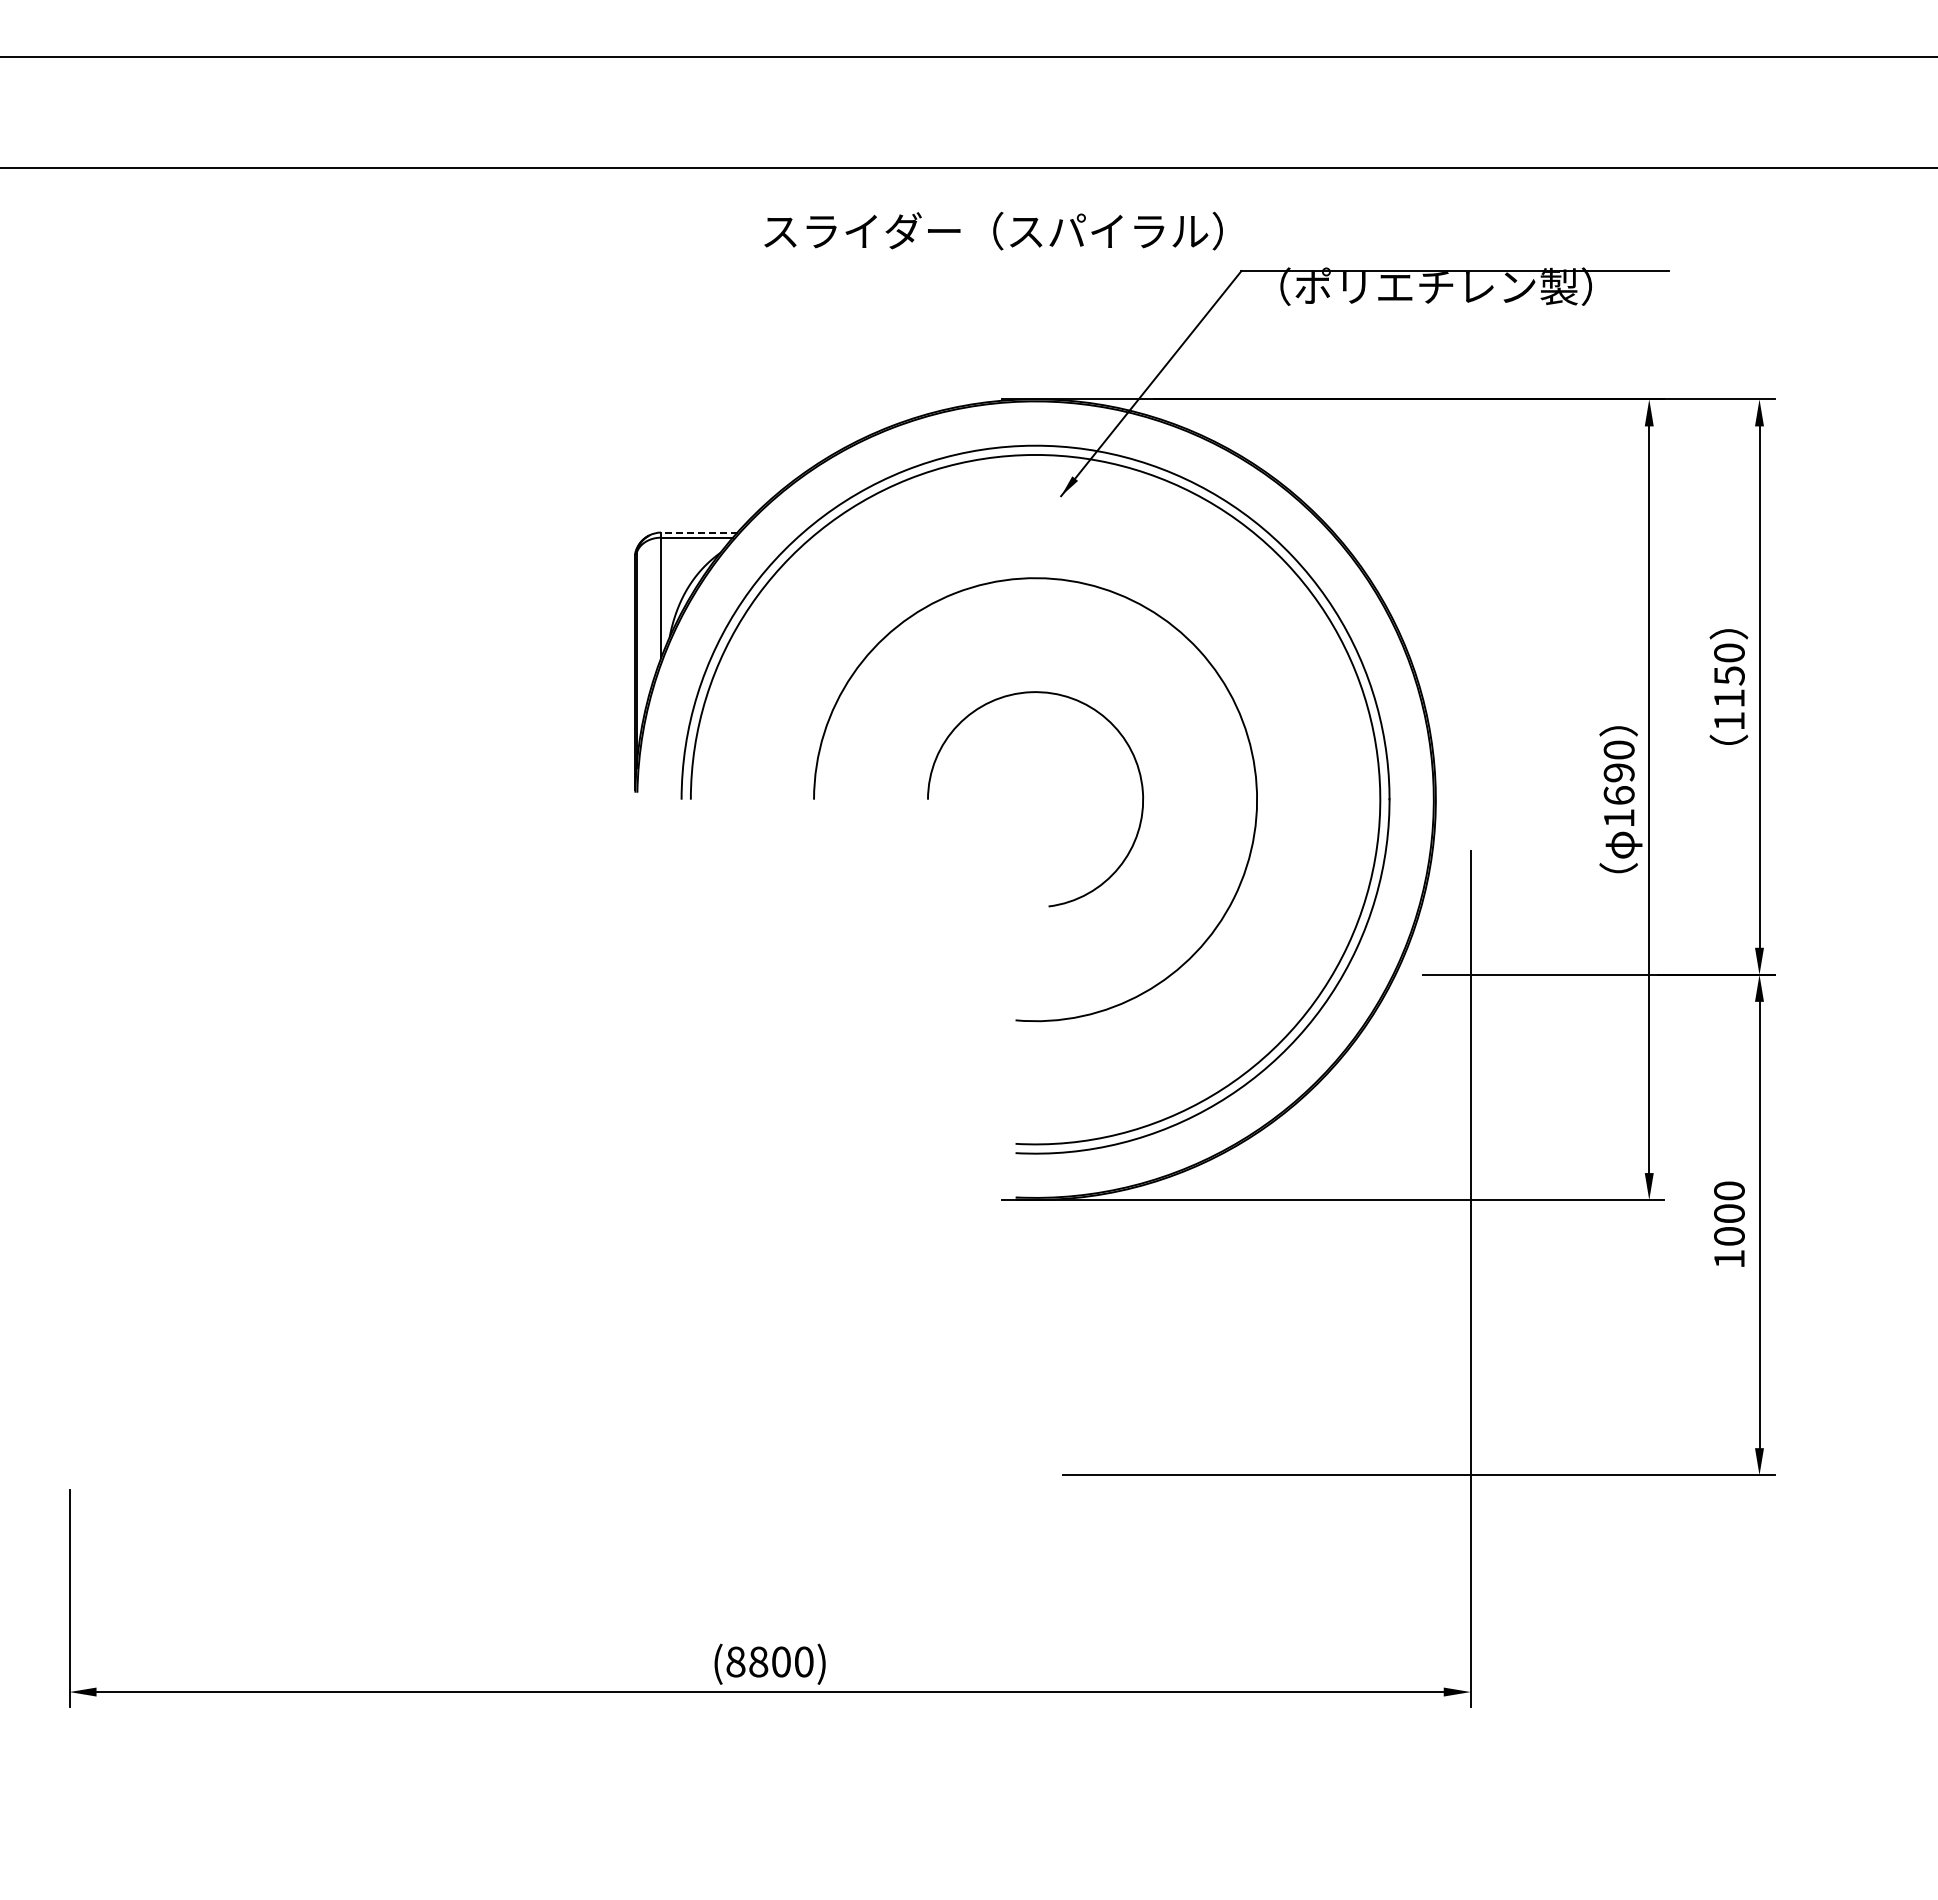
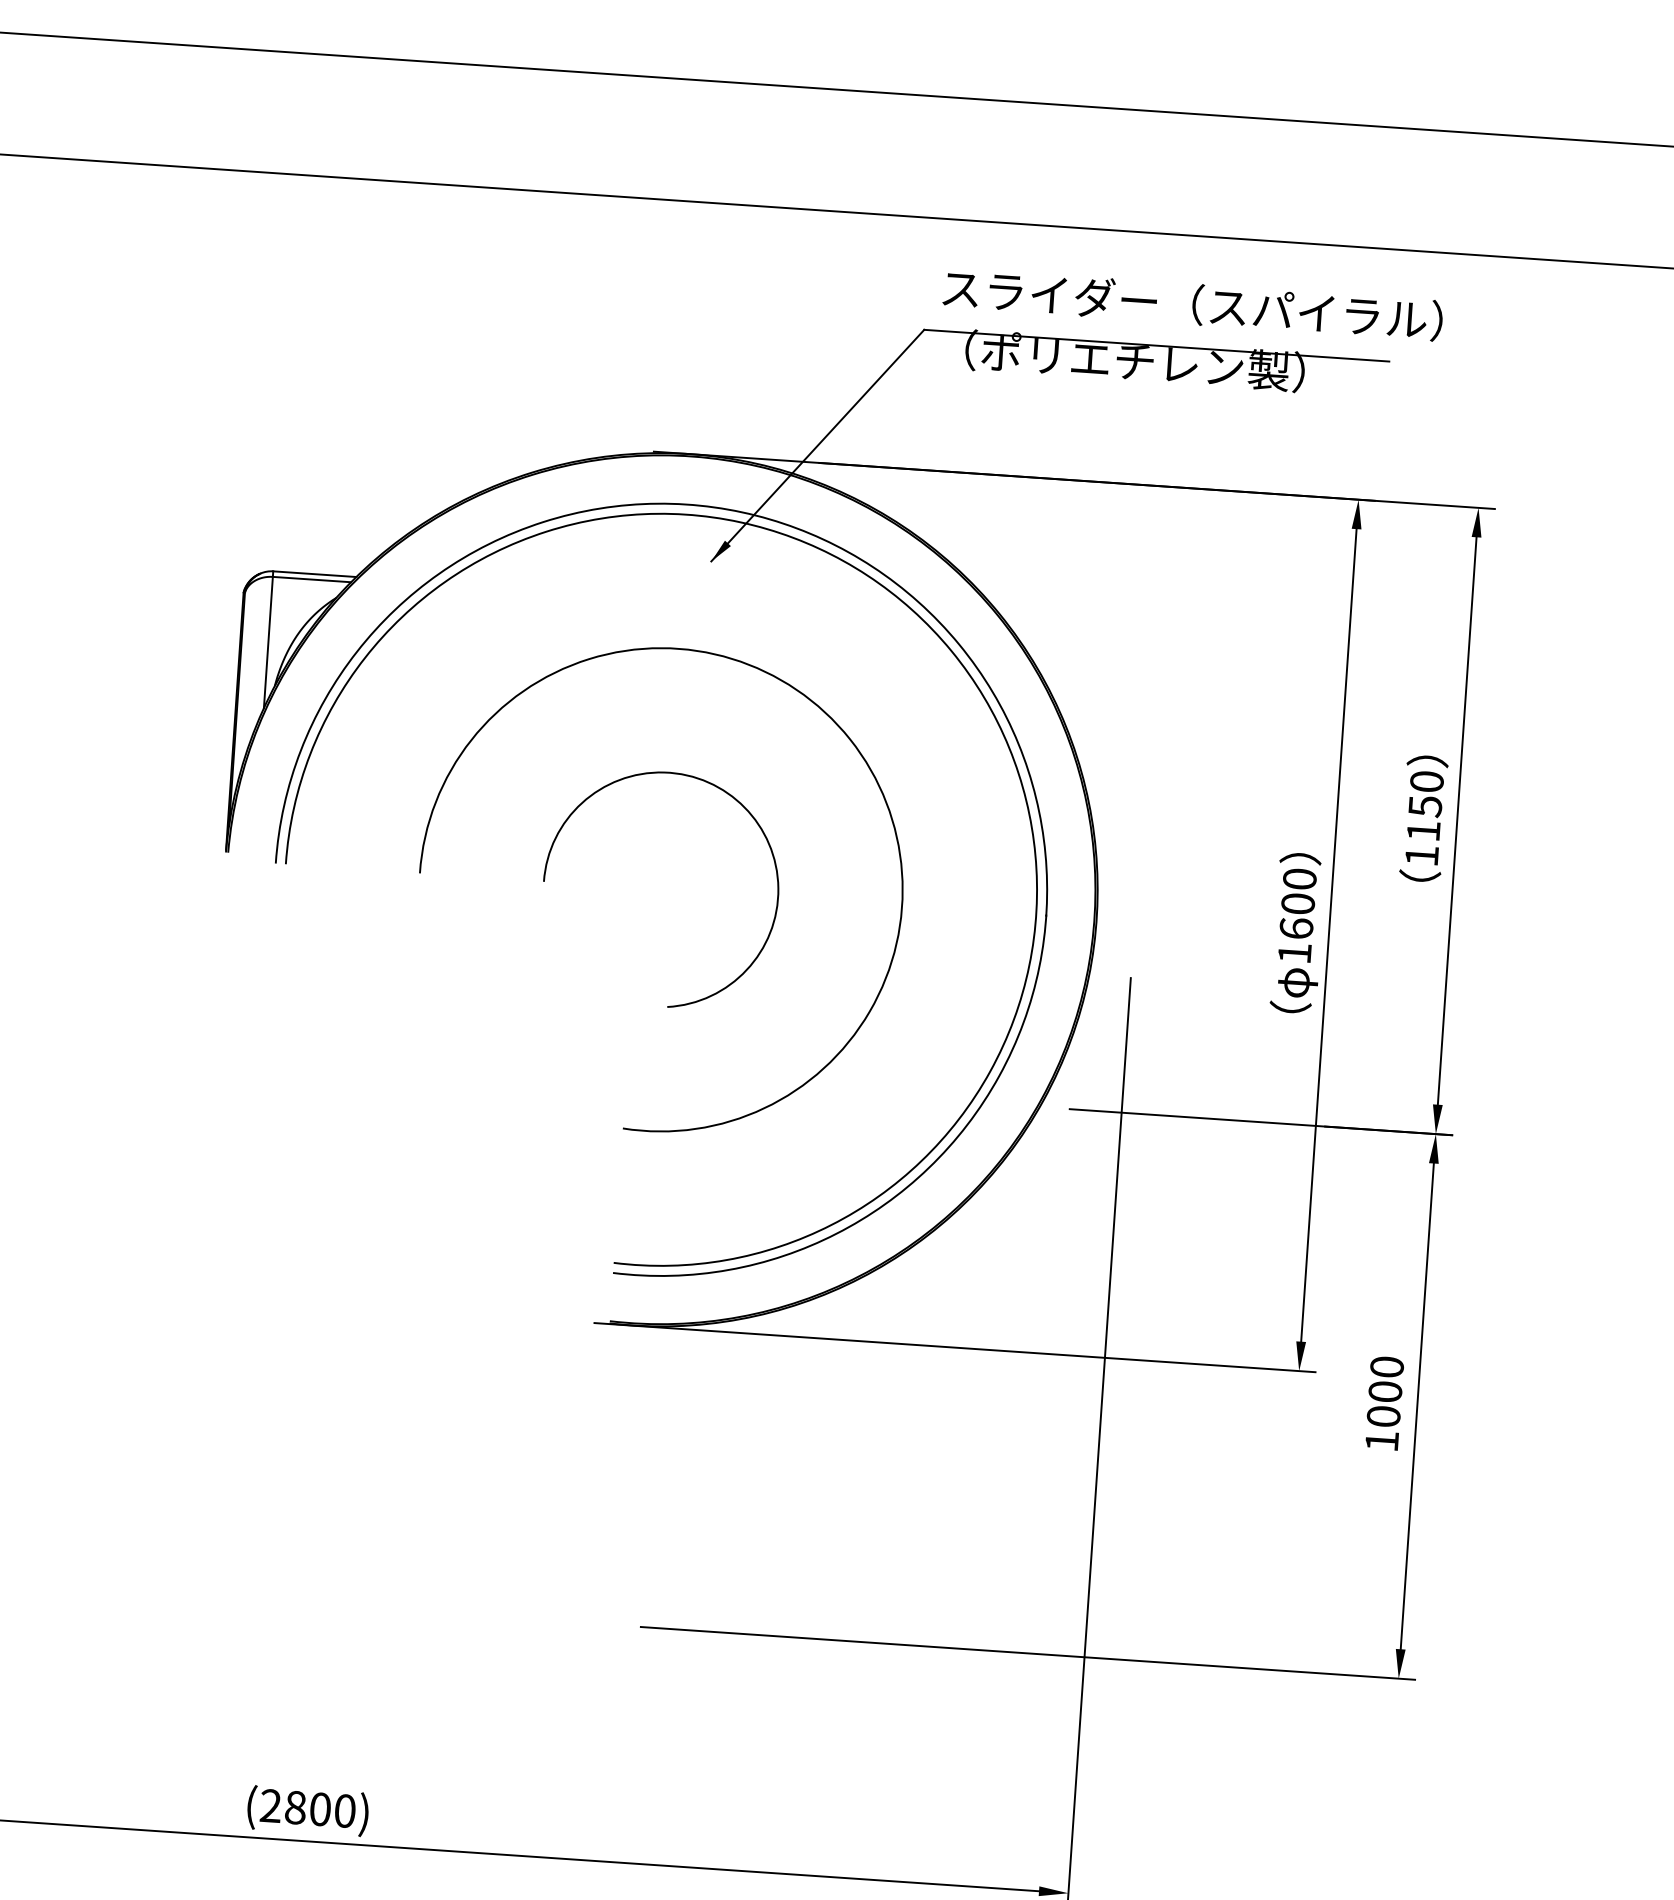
text: (993, 230) -> (1192, 303), moved
line: (698, 532) -> (314, 574), dashed -> solid
text: (1618, 772) -> (1297, 903), 1690 -> 1600
text: (735, 1661) -> (270, 1805), (8800) -> (2800)

